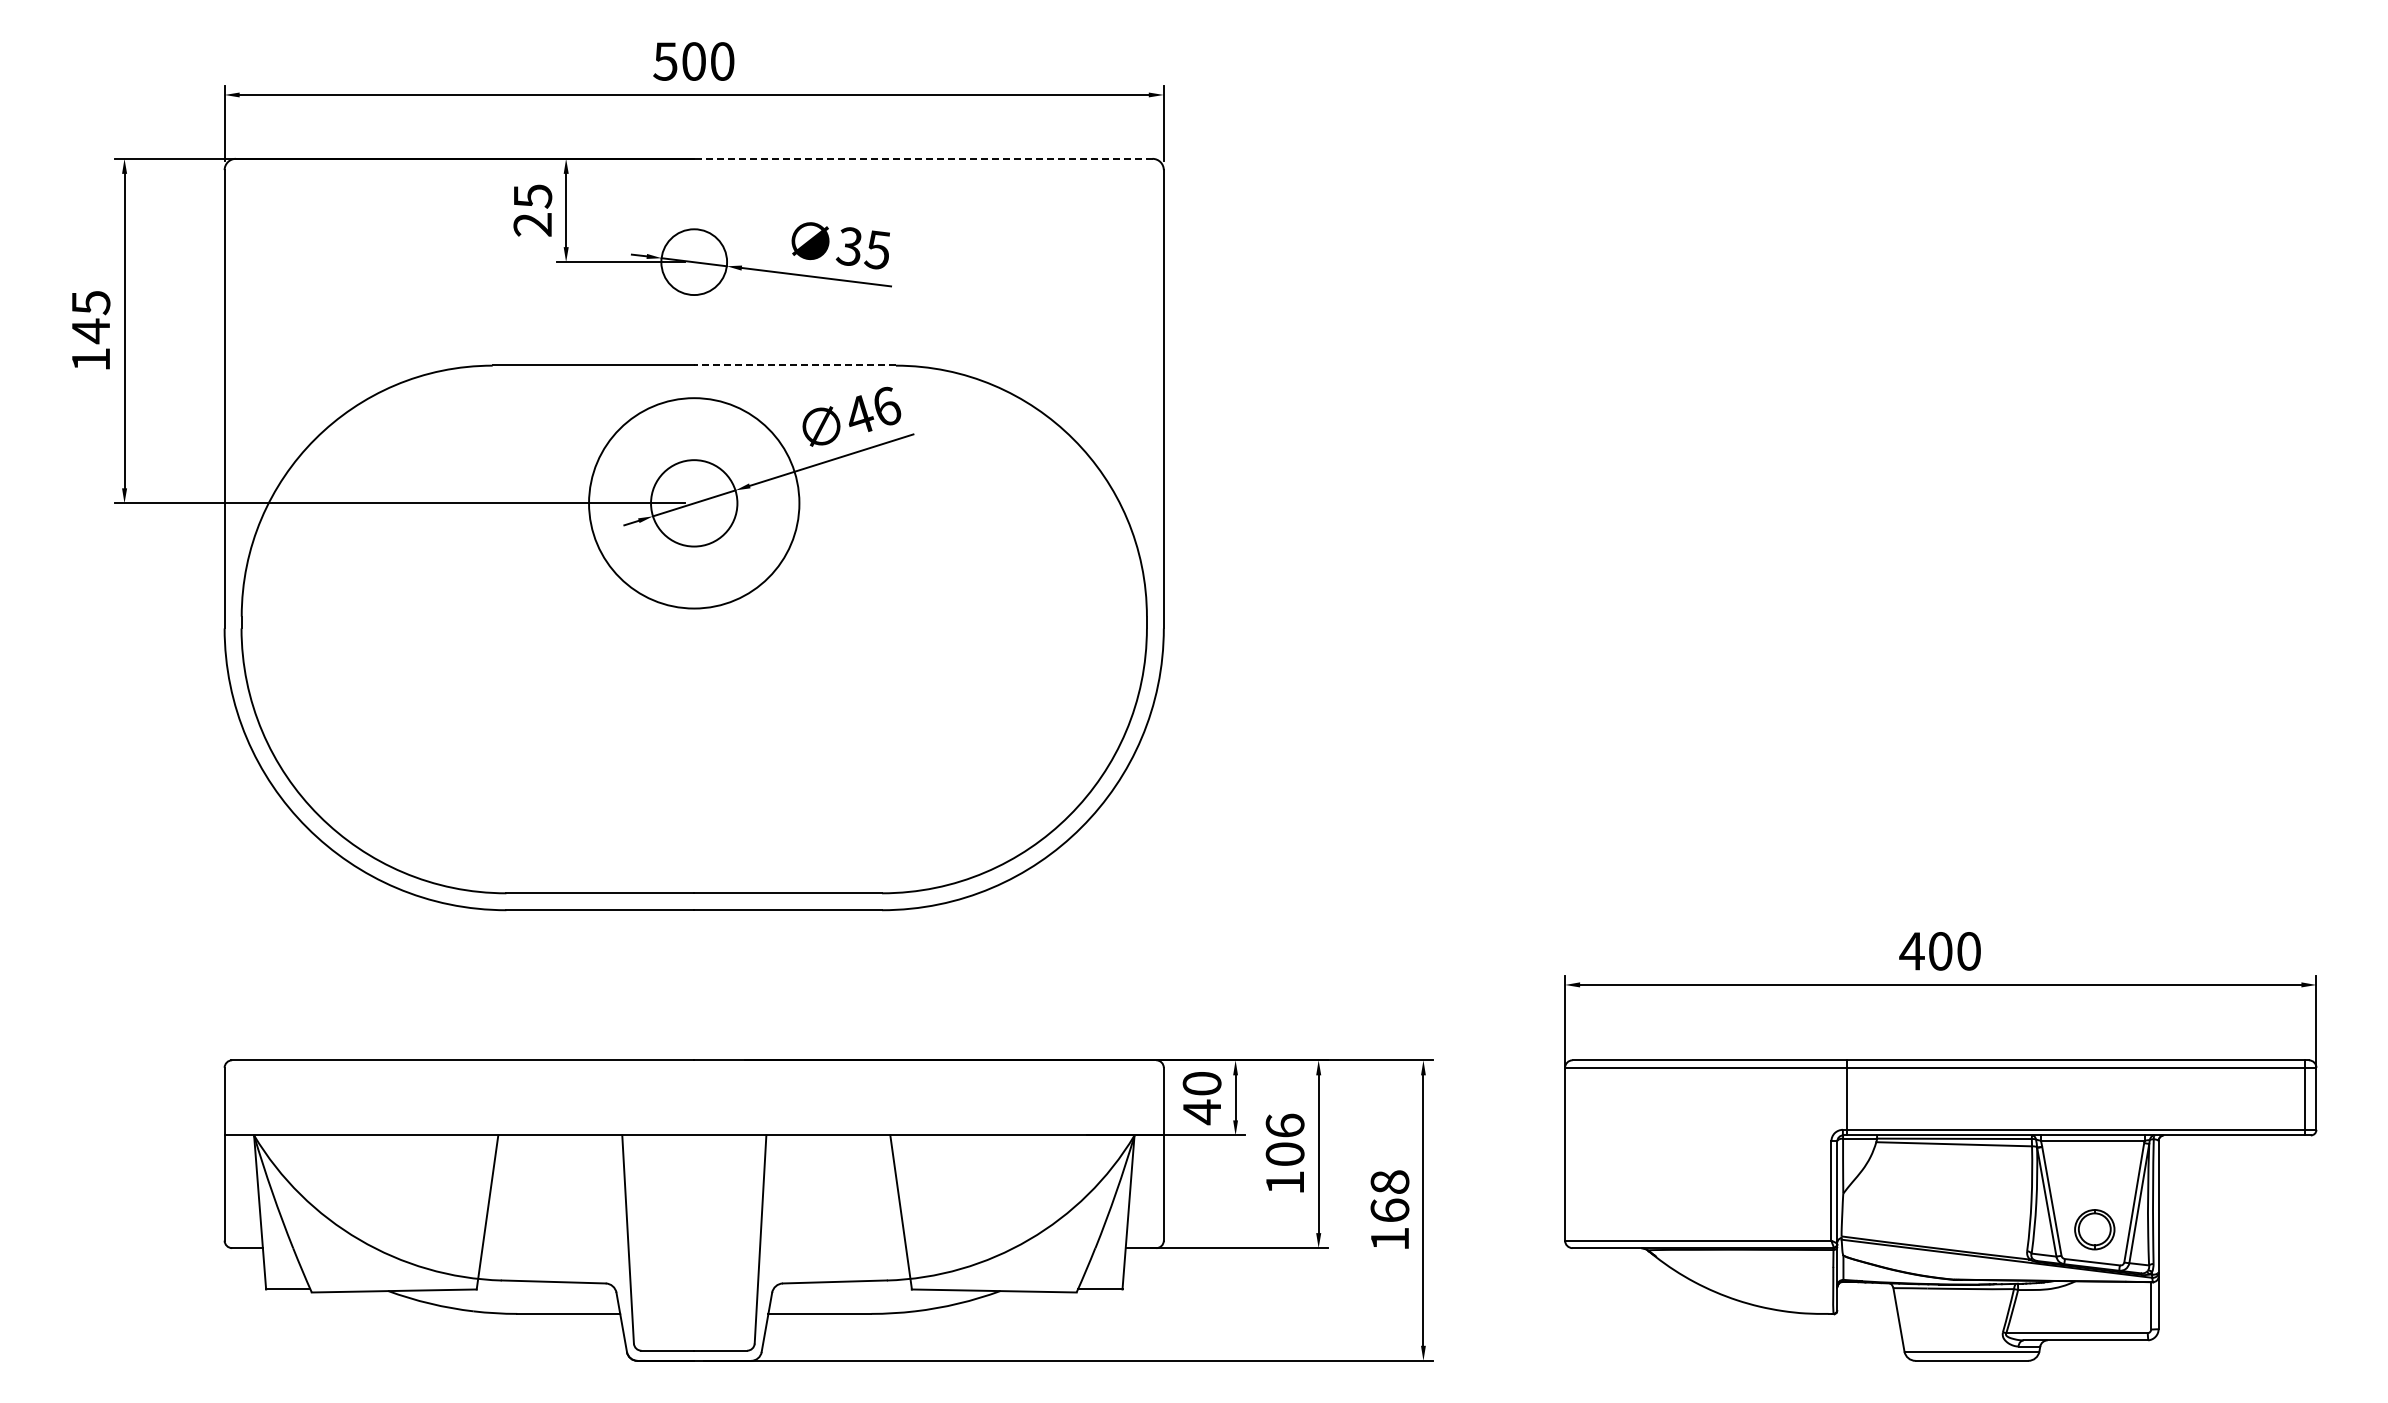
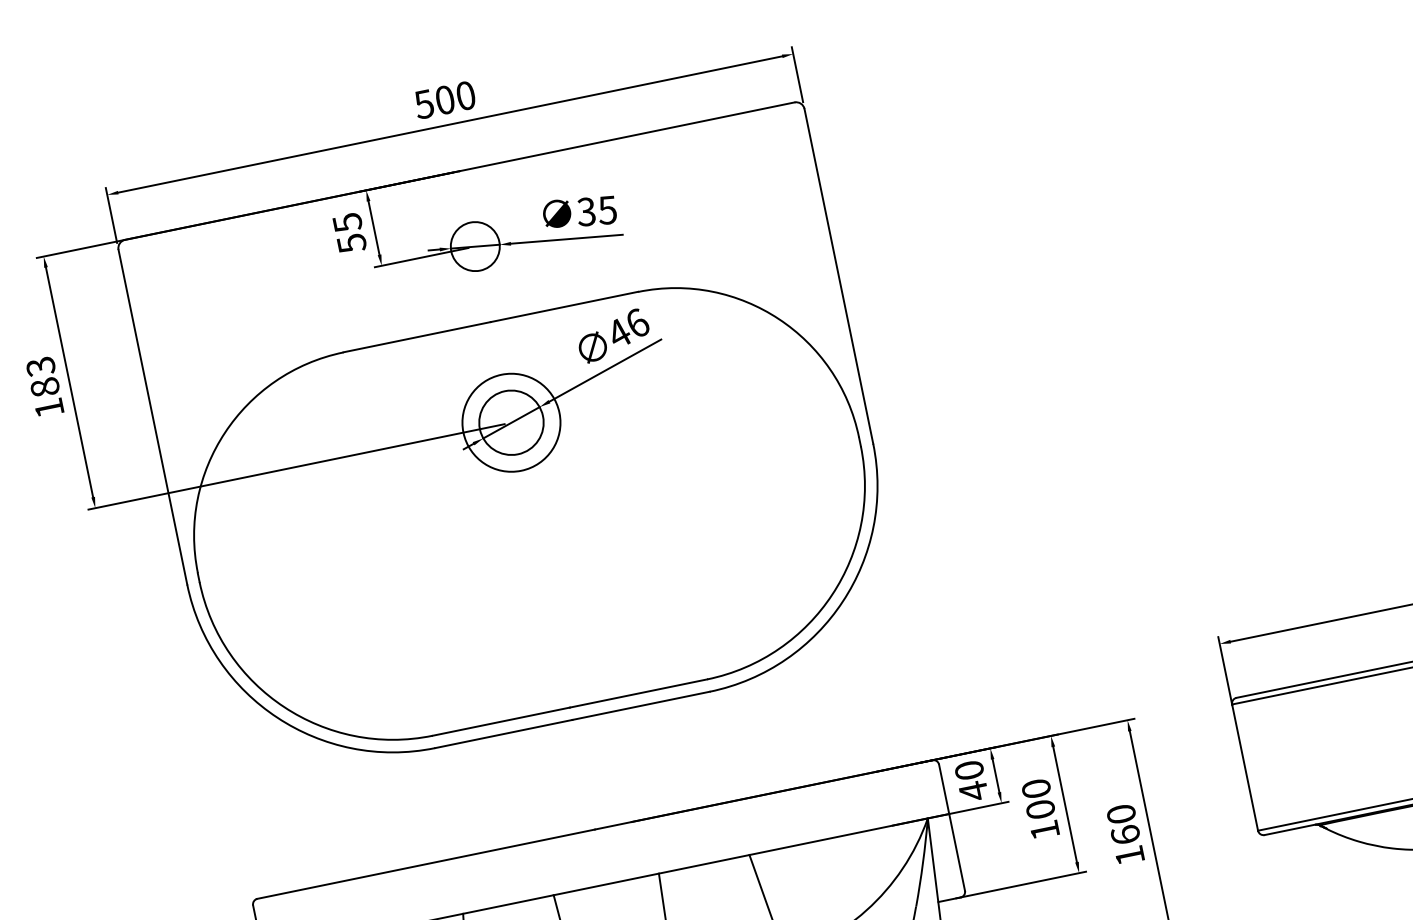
line: (922, 158) -> (626, 136), dashed -> solid
text: (532, 225) -> (351, 244), 25 -> 55
text: (90, 317) -> (42, 377), 145 -> 183
line: (795, 365) -> (564, 306), dashed -> solid
circle: (693, 503) -> (510, 422), size x0.62
text: (1284, 1125) -> (1035, 788), 106 -> 100
text: (1389, 1181) -> (1120, 813), 168 -> 160

